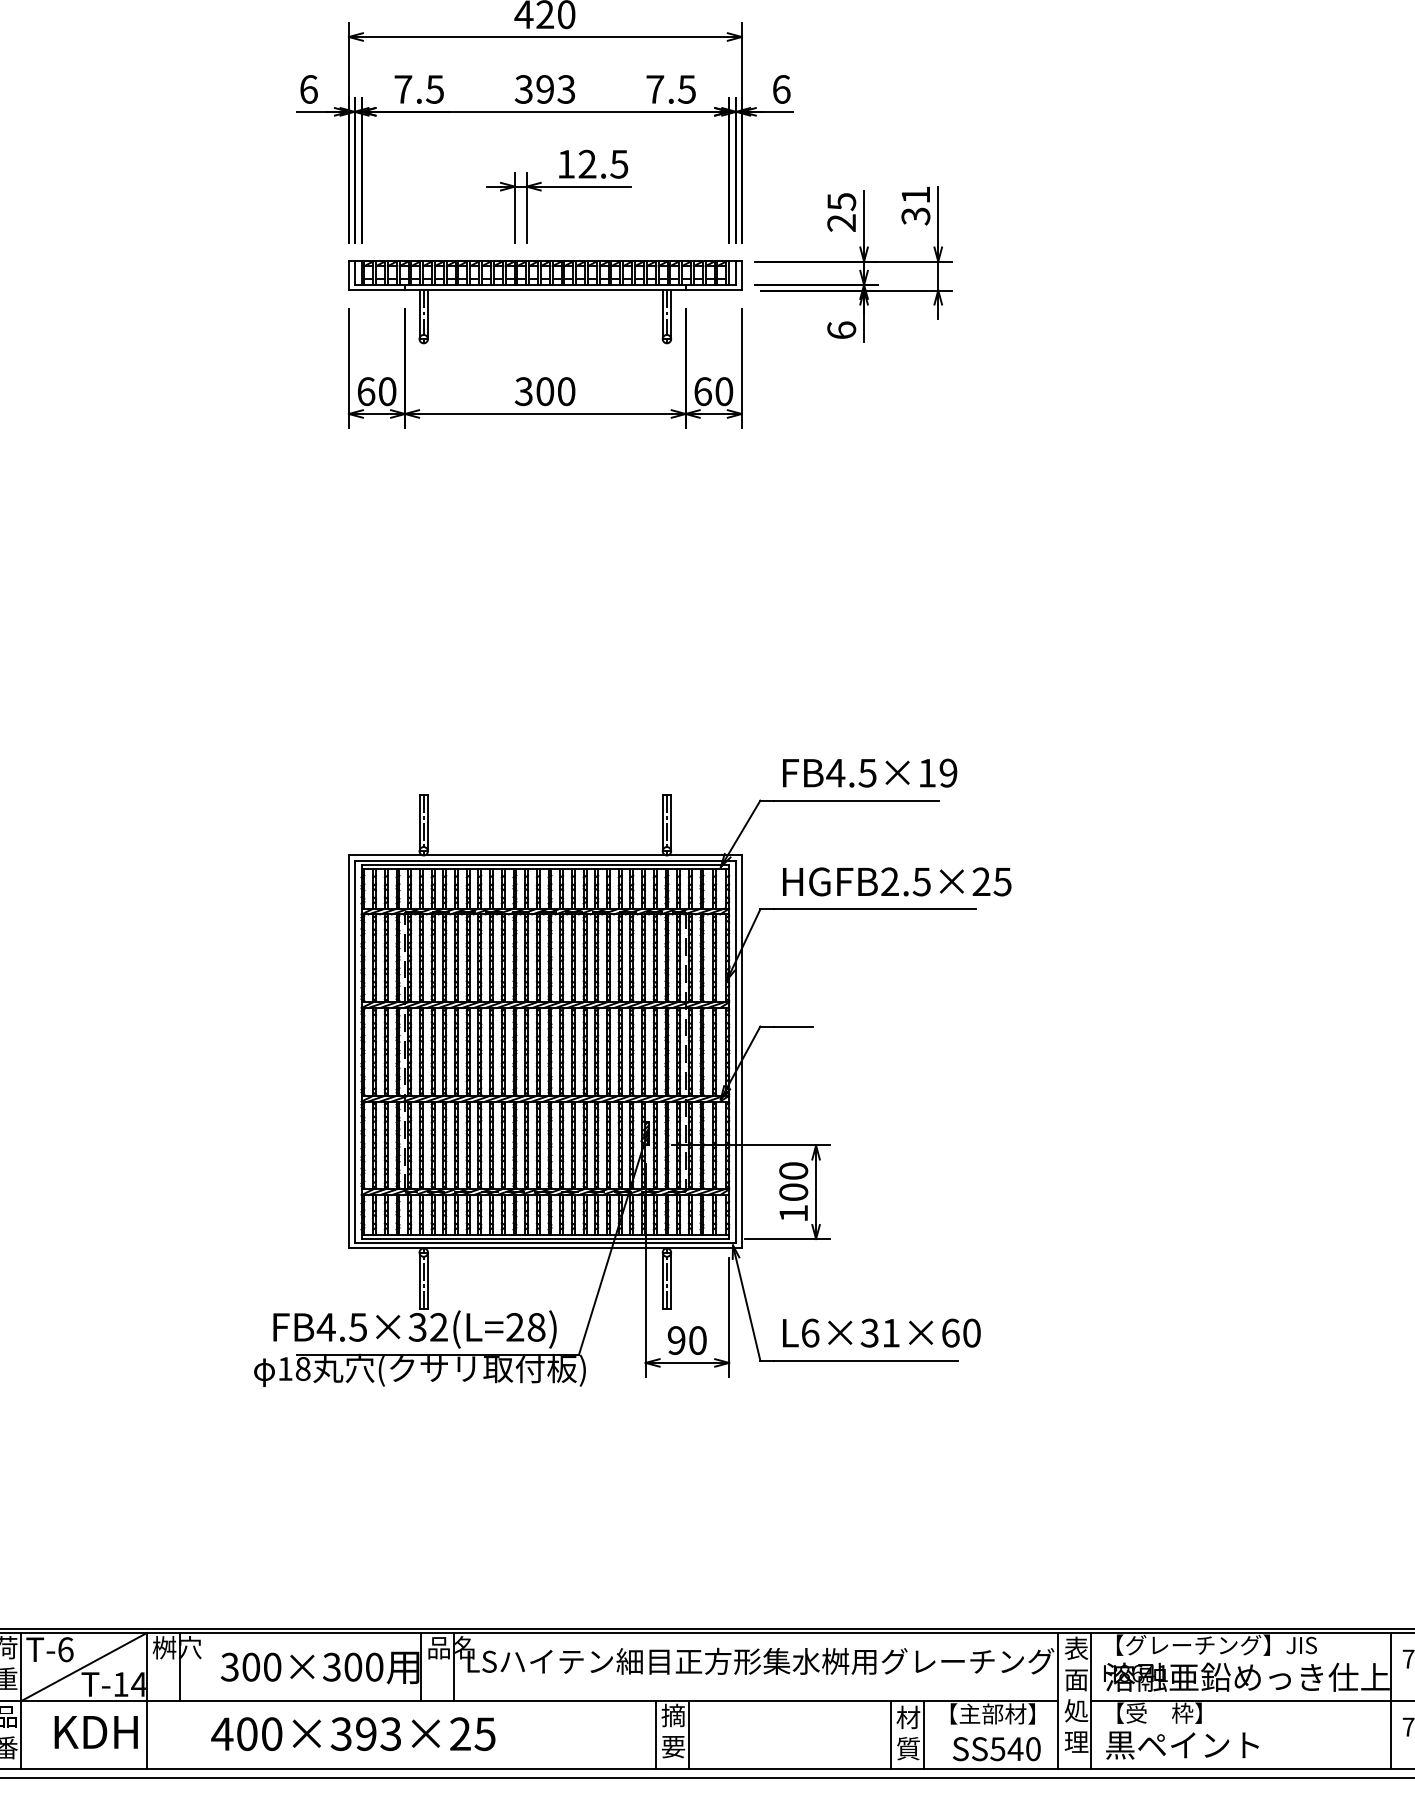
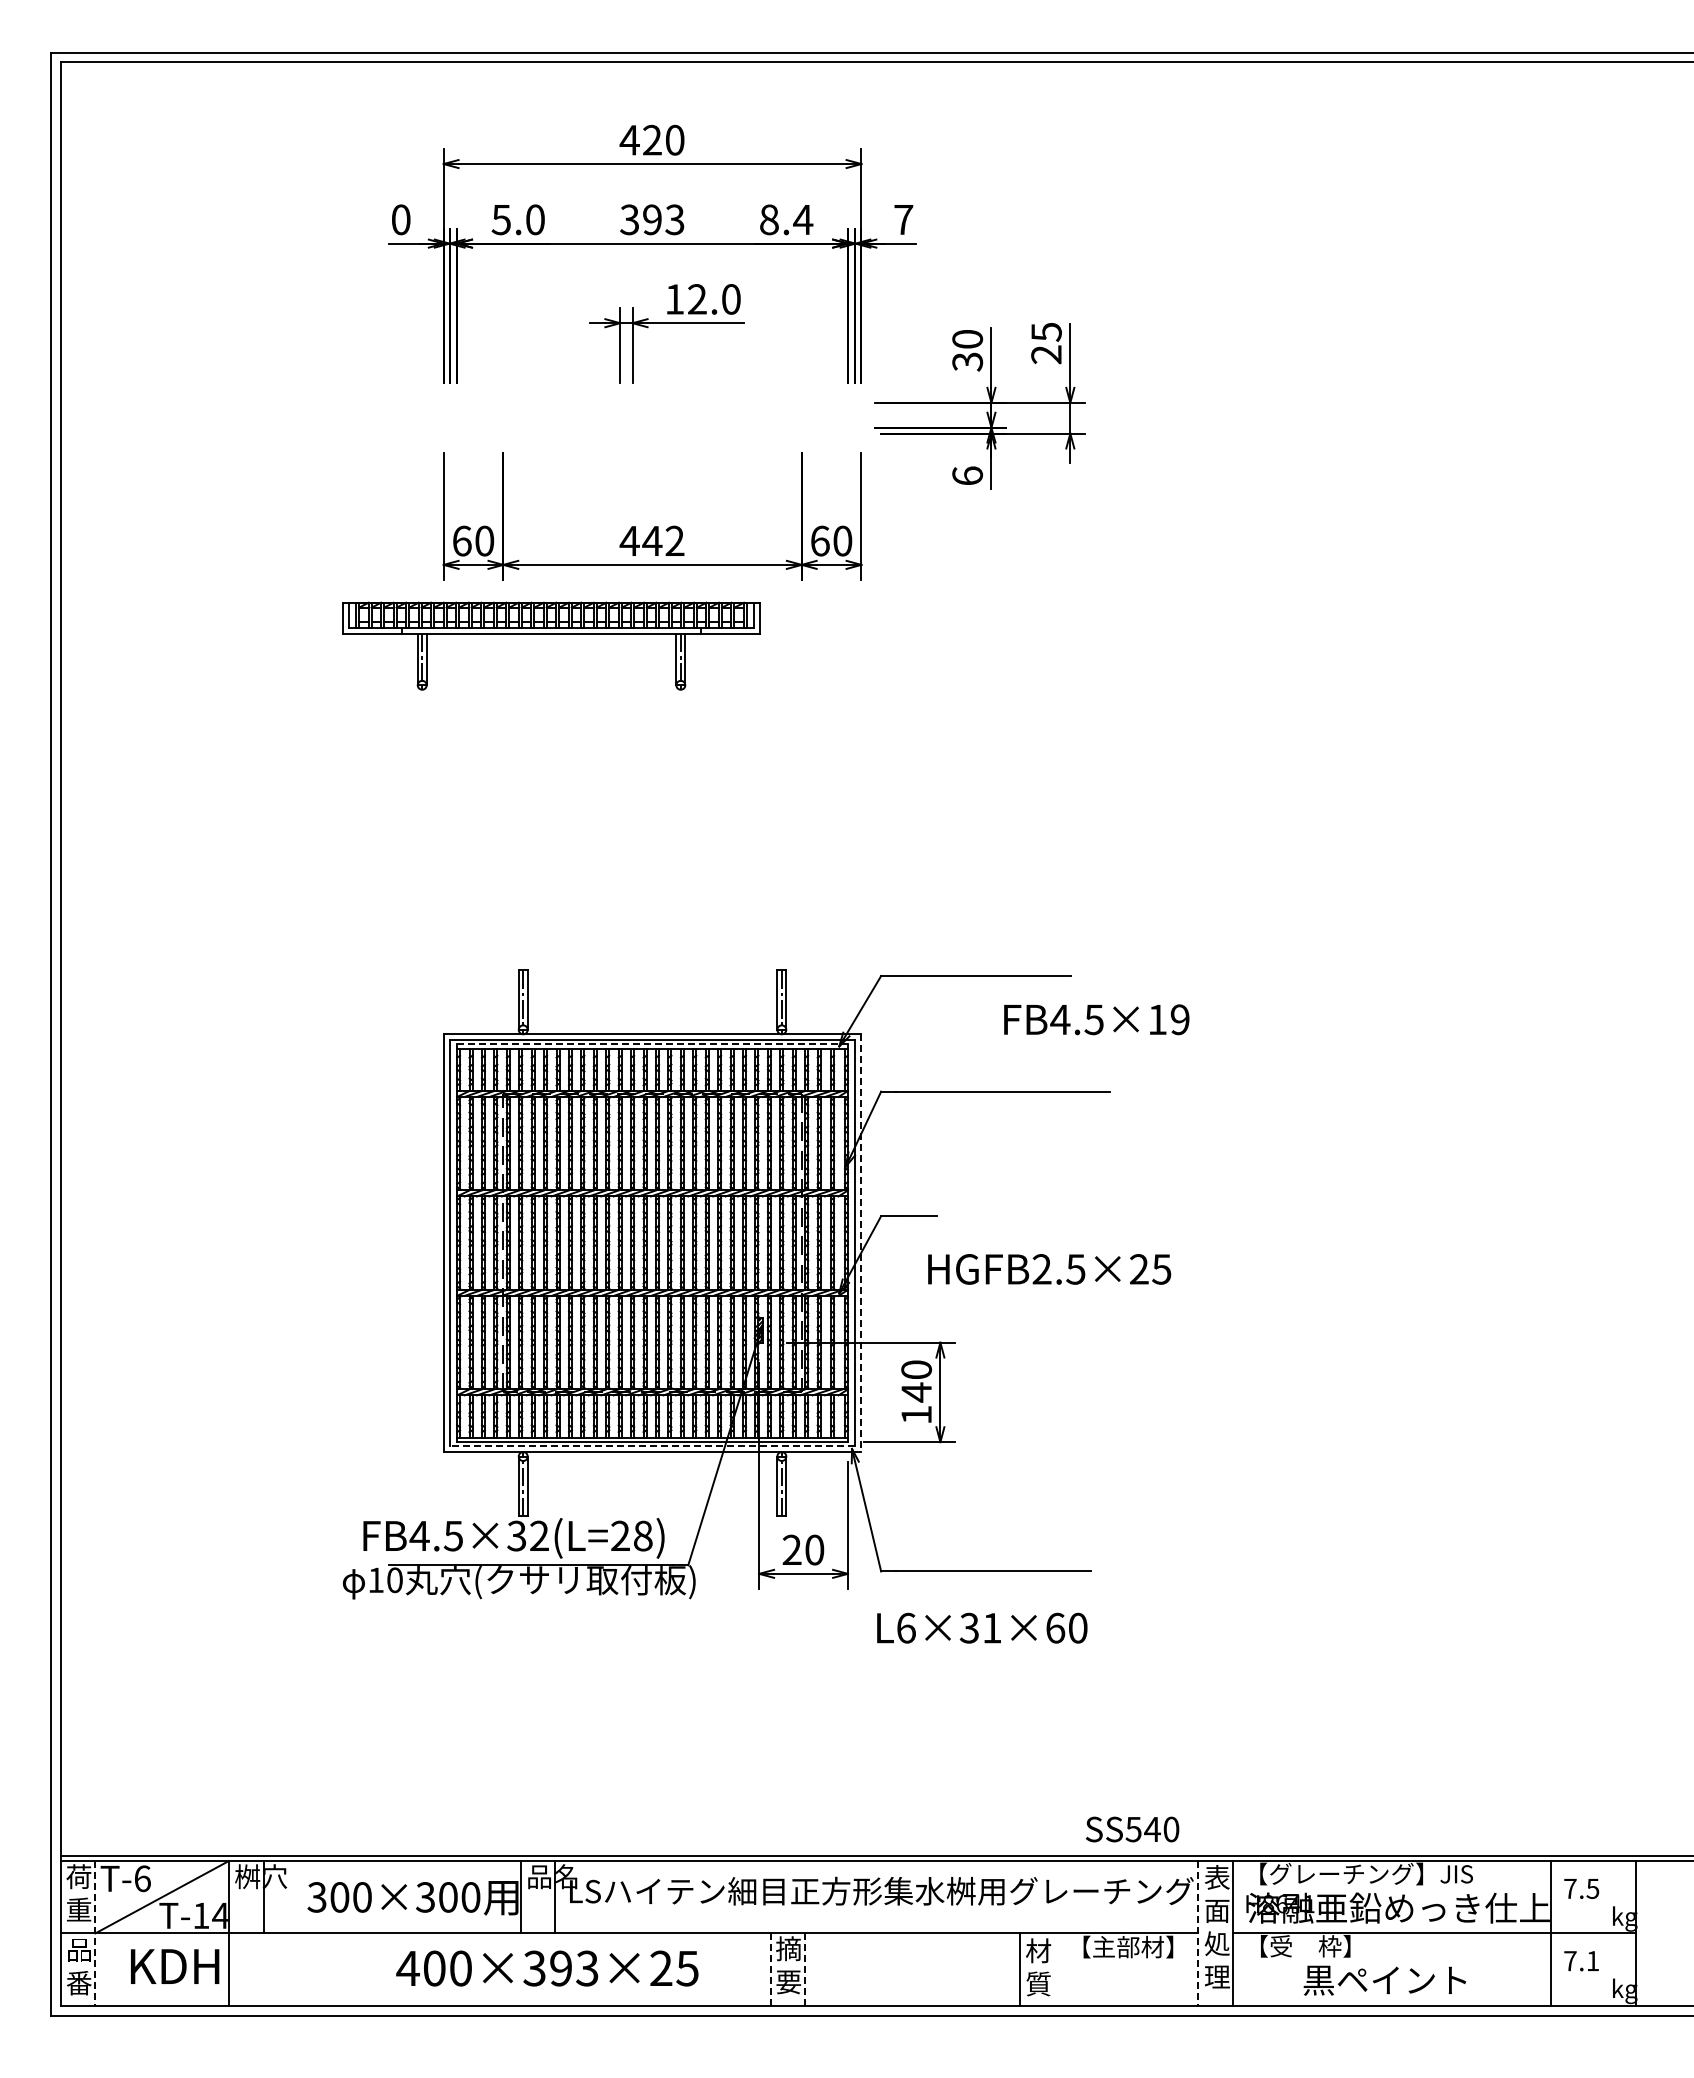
text: (309, 89) -> (401, 219), 6 -> 0
text: (418, 89) -> (517, 219), 7.5 -> 5.0
text: (671, 89) -> (786, 219), 7.5 -> 8.4
text: (781, 89) -> (903, 219), 6 -> 7
text: (618, 164) -> (730, 299), 12.5 -> 12.0
text: (915, 205) -> (1046, 343), 31 -> 25
text: (841, 212) -> (967, 350), 25 -> 30
part: (545, 291) -> (551, 634), moved
text: (544, 391) -> (651, 540), 300 -> 442
text: (869, 772) -> (1096, 1019), moved
line: (546, 865) -> (653, 1044), solid -> dashed
text: (897, 881) -> (1049, 1269), moved
line: (741, 1052) -> (861, 1243), solid -> dashed
text: (793, 1192) -> (916, 1392), 100 -> 140
line: (545, 1243) -> (652, 1446), solid -> dashed
text: (882, 1332) -> (982, 1627), moved
text: (676, 1340) -> (791, 1550), 90 -> 20
text: (302, 1369) -> (394, 1580), 18 -> 10
line: (21, 1701) -> (95, 1933), solid -> dashed
line: (1057, 1701) -> (1197, 1933), solid -> dashed
text: (353, 1734) -> (547, 1968), moved
line: (656, 1735) -> (770, 1970), solid -> dashed
line: (689, 1735) -> (805, 1970), solid -> dashed
line: (924, 1735) -> (1055, 1969), removed
text: (1182, 1745) -> (1384, 1980), moved
text: (996, 1749) -> (1132, 1829), moved

